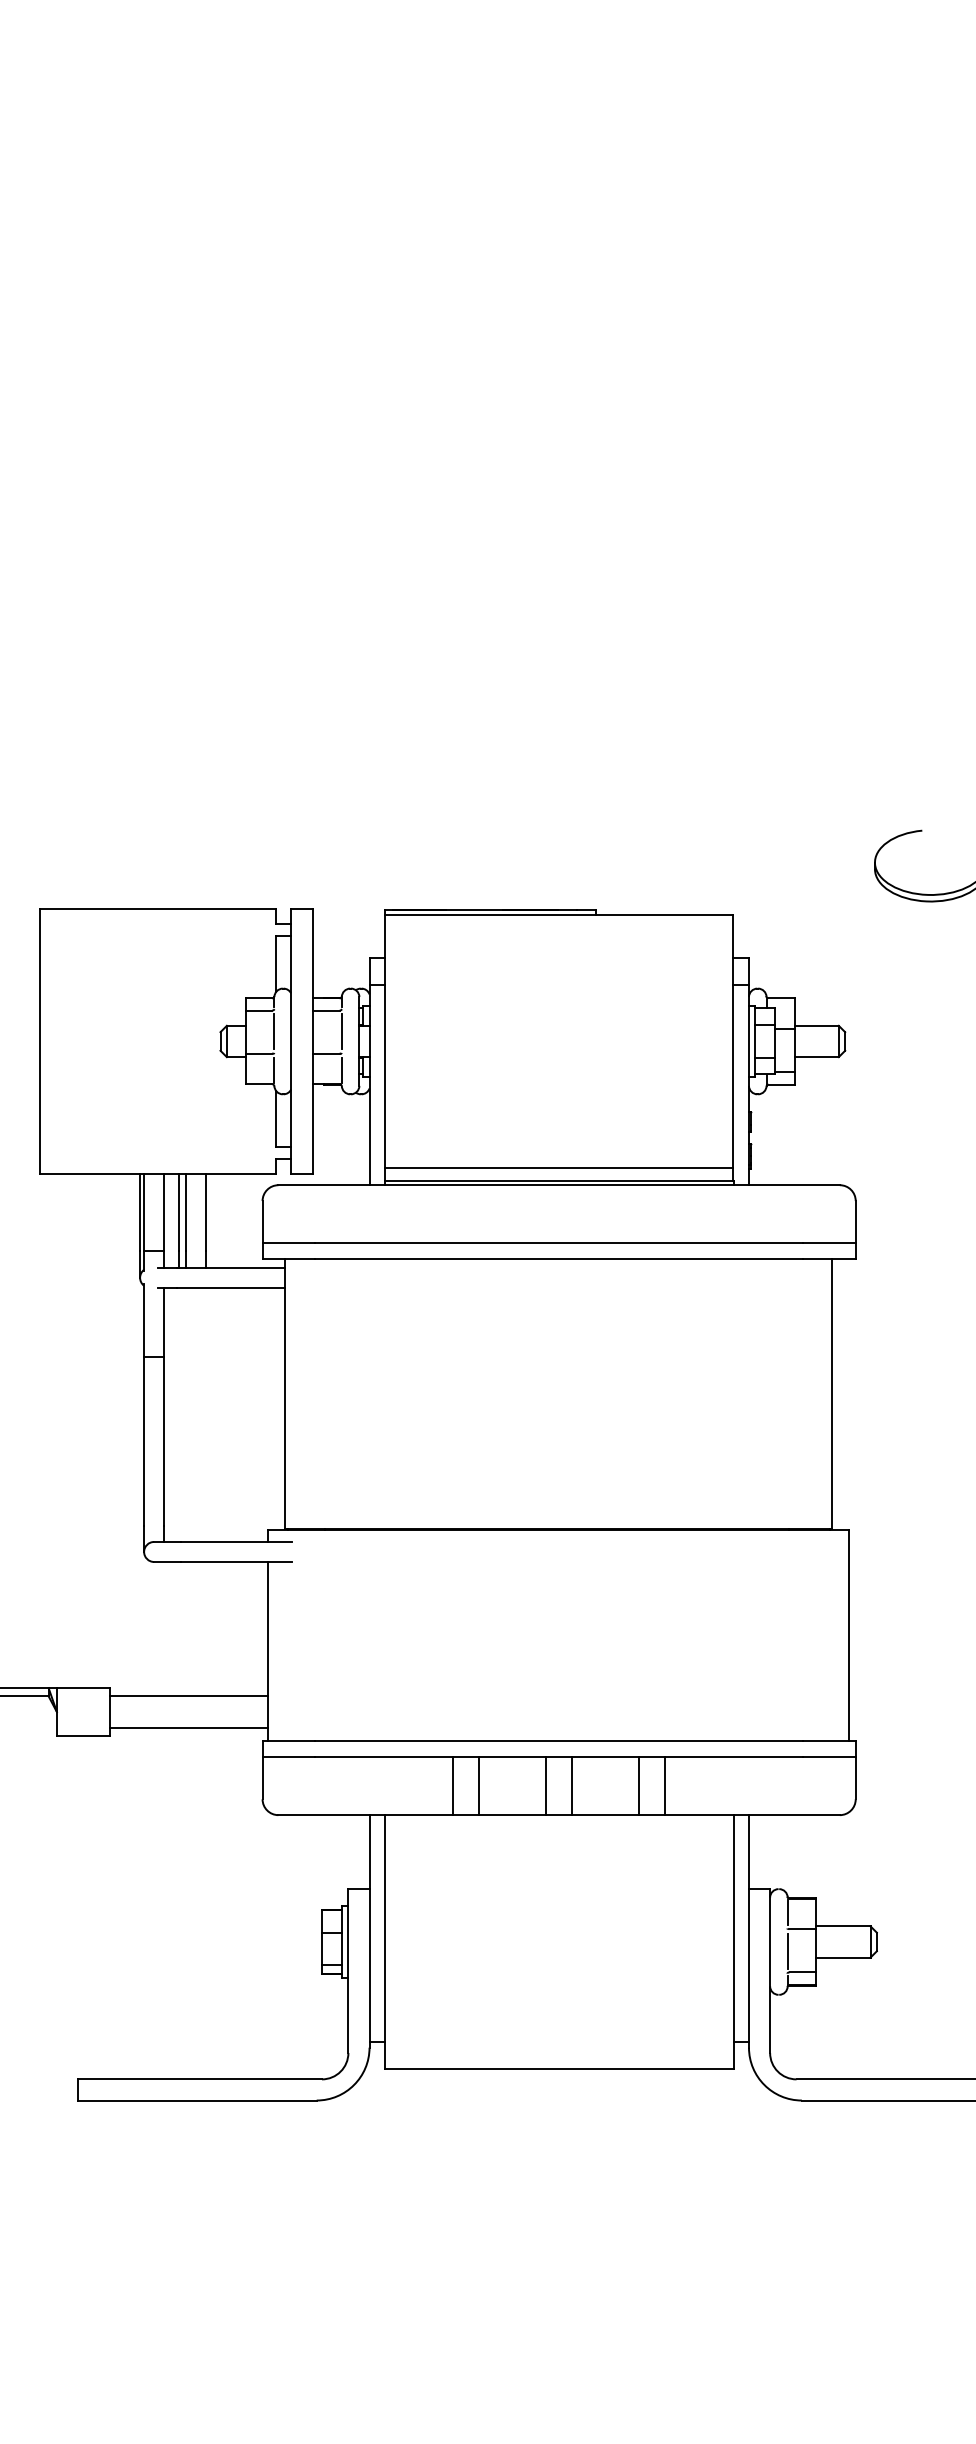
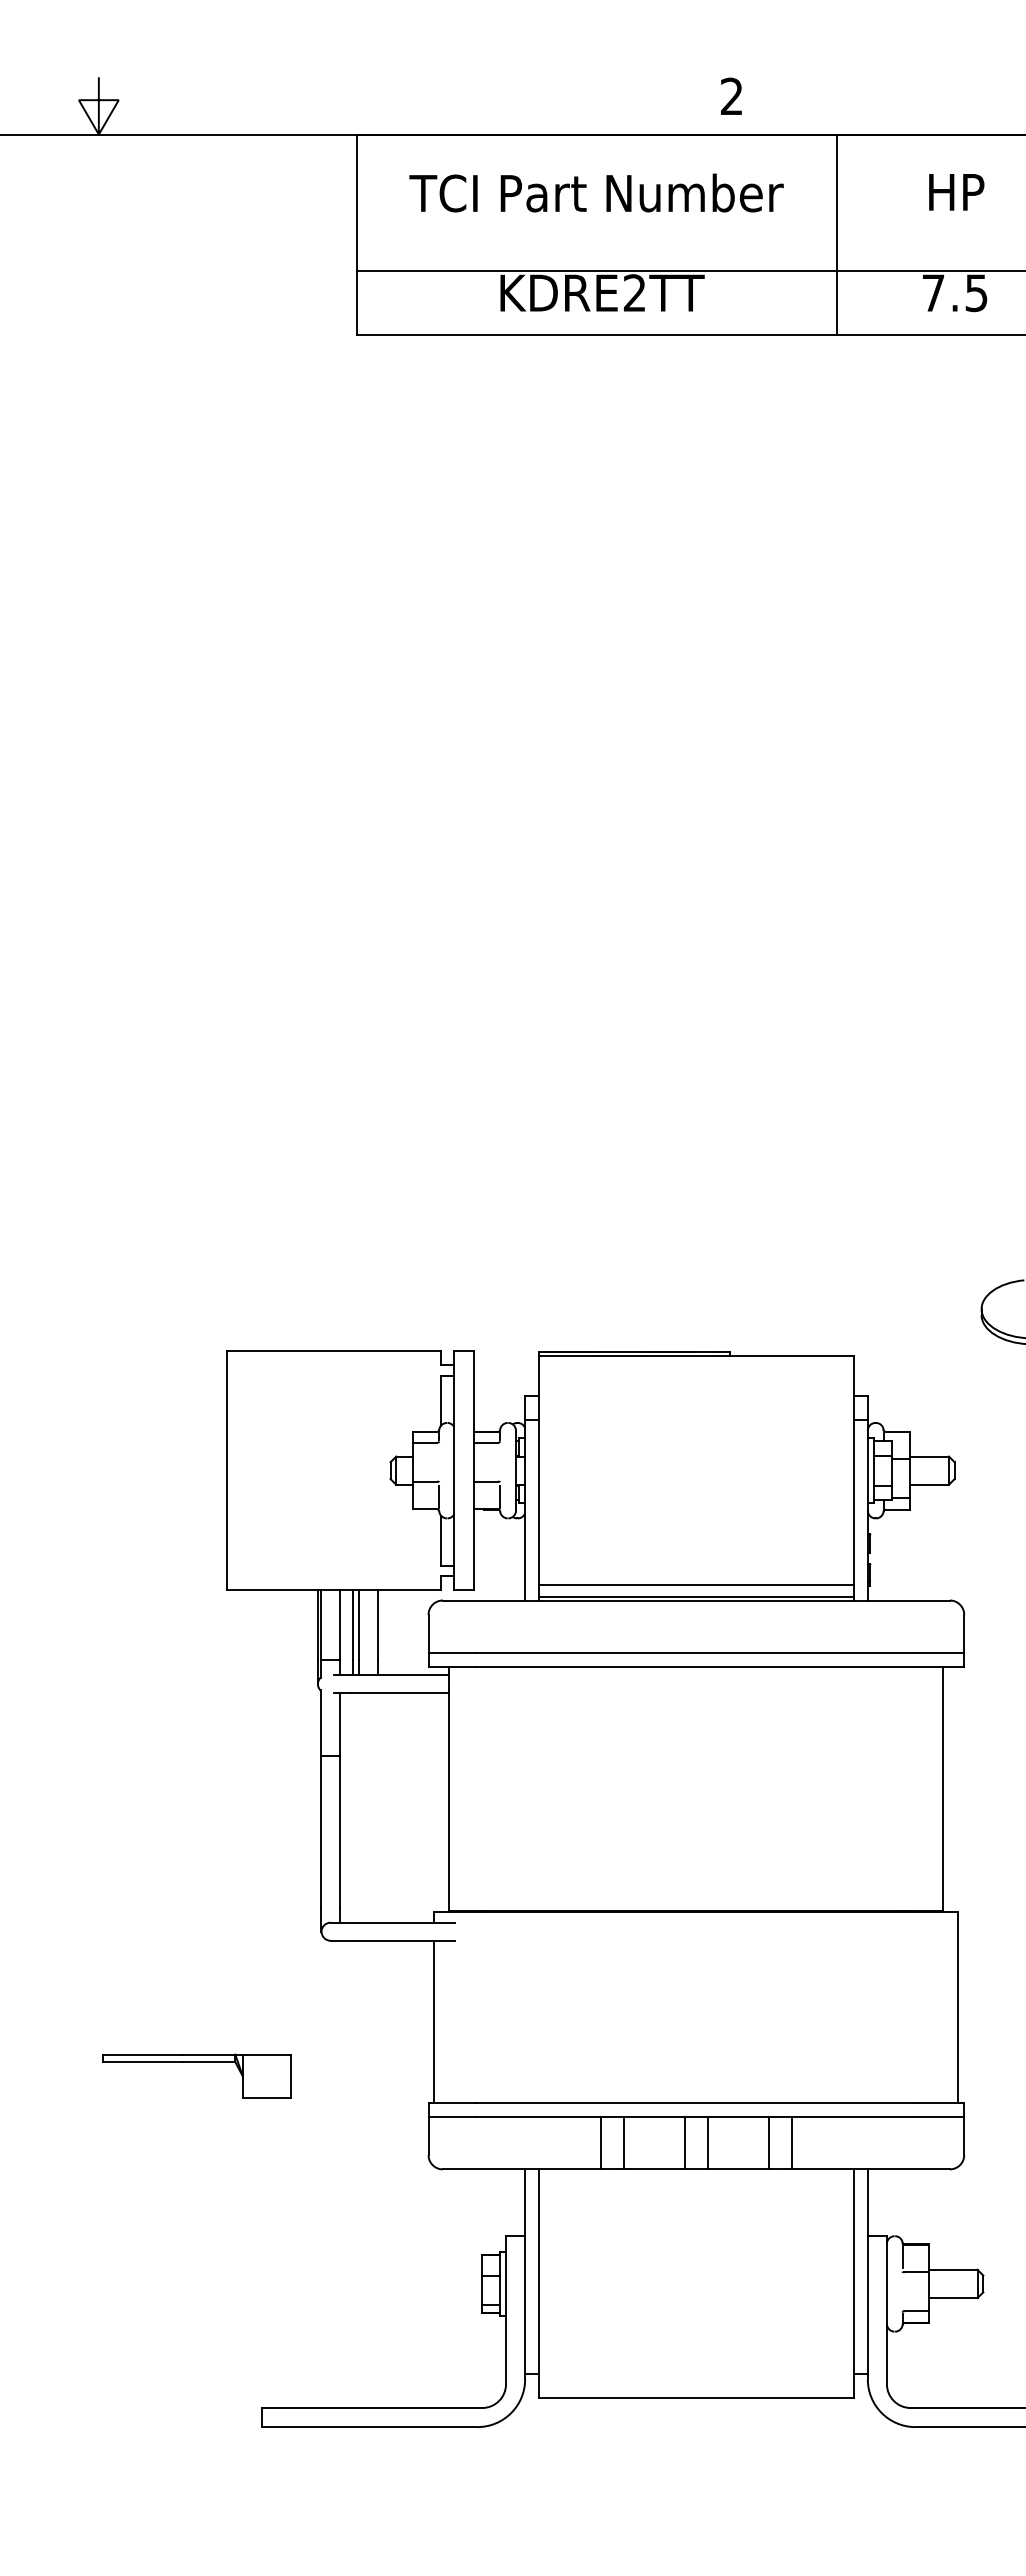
line: (274, 1031) -> (439, 1461), removed
line: (342, 1031) -> (500, 1461), removed
line: (188, 1695) -> (361, 2061), removed
line: (188, 1727) -> (361, 2090), removed
line: (787, 1951) -> (902, 2292), removed

